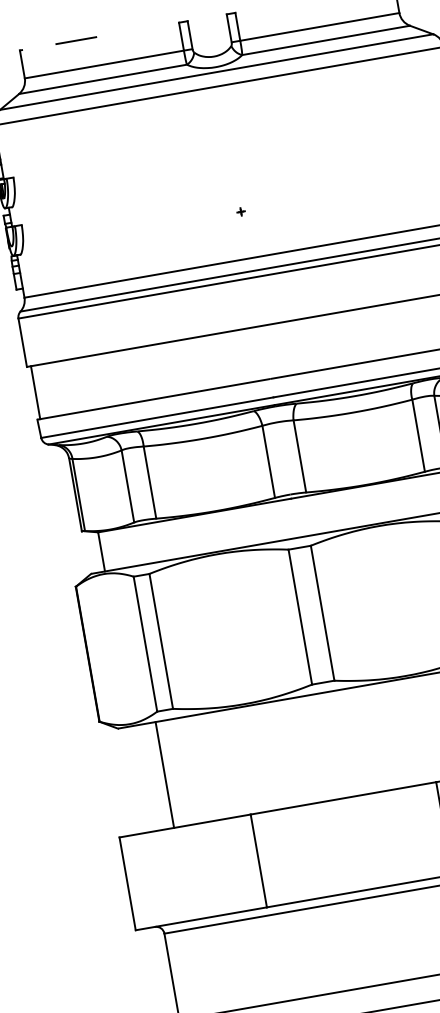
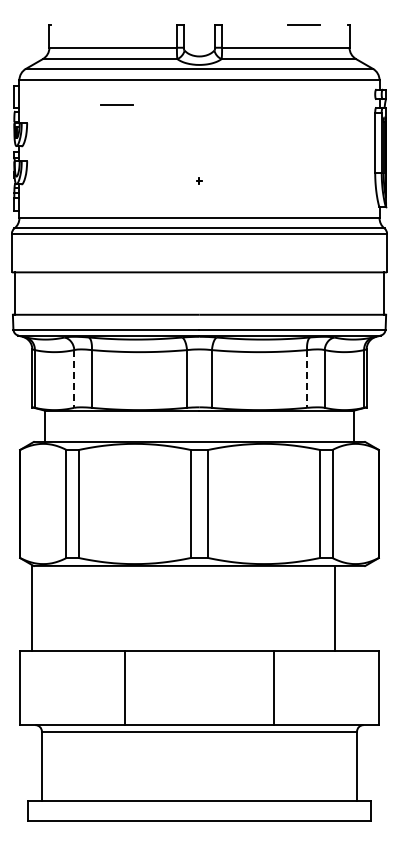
line: (76, 39) -> (116, 104), moved
line: (419, 436) -> (307, 379), solid -> dashed
line: (128, 487) -> (74, 379), solid -> dashed
line: (164, 773) -> (31, 607), moved

